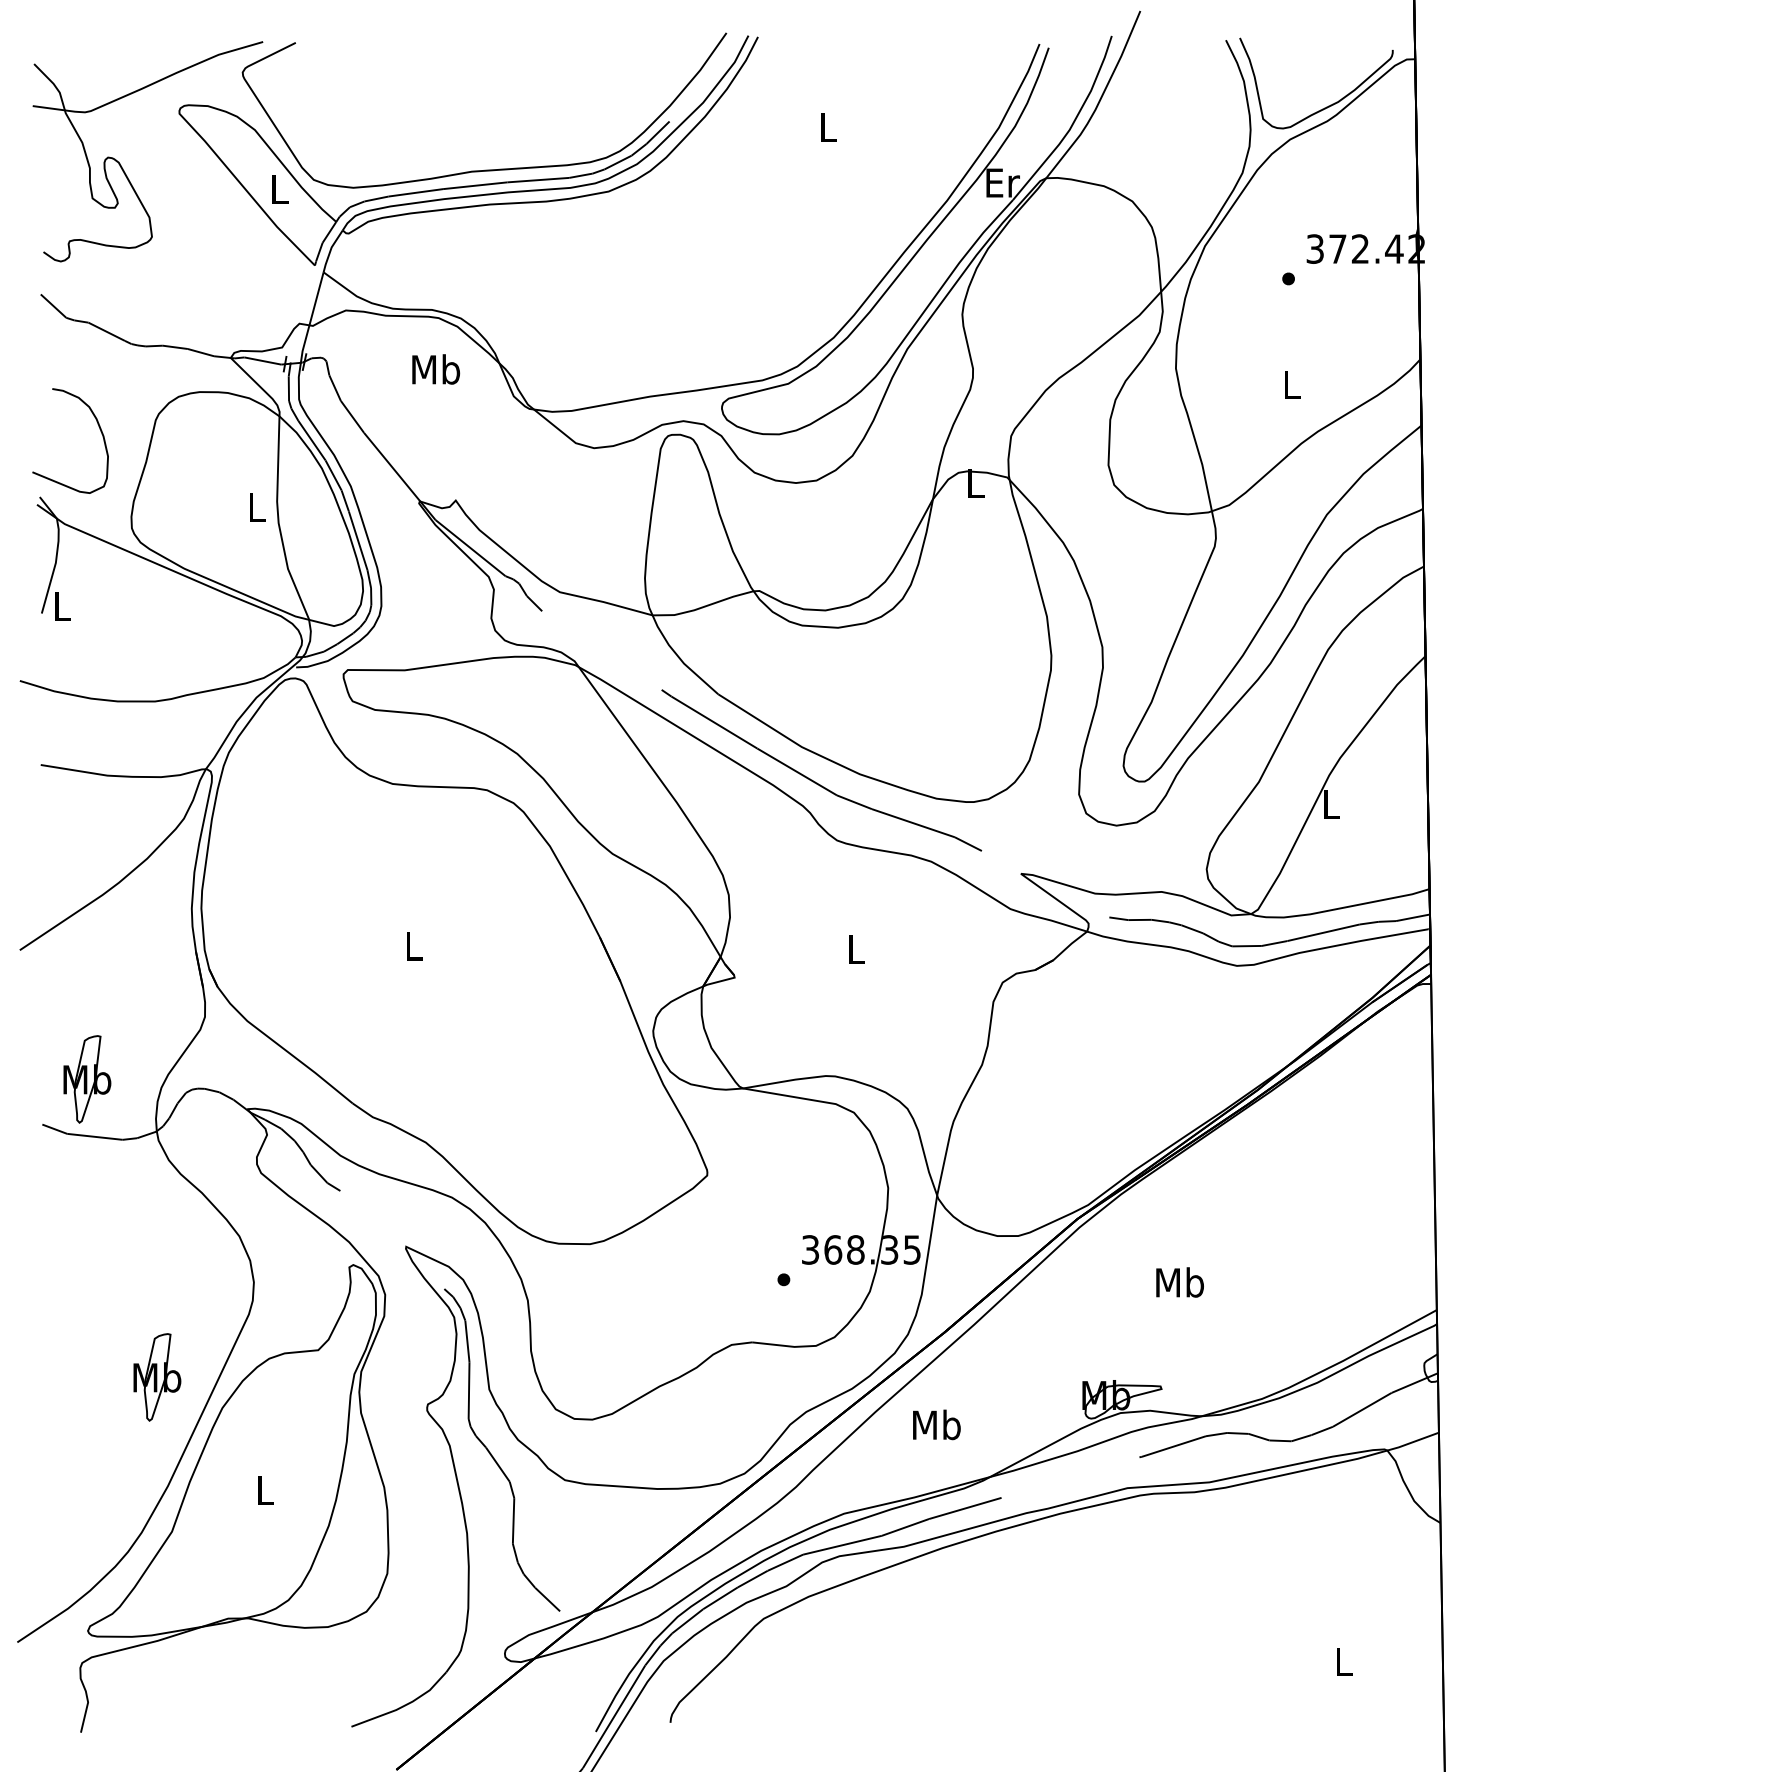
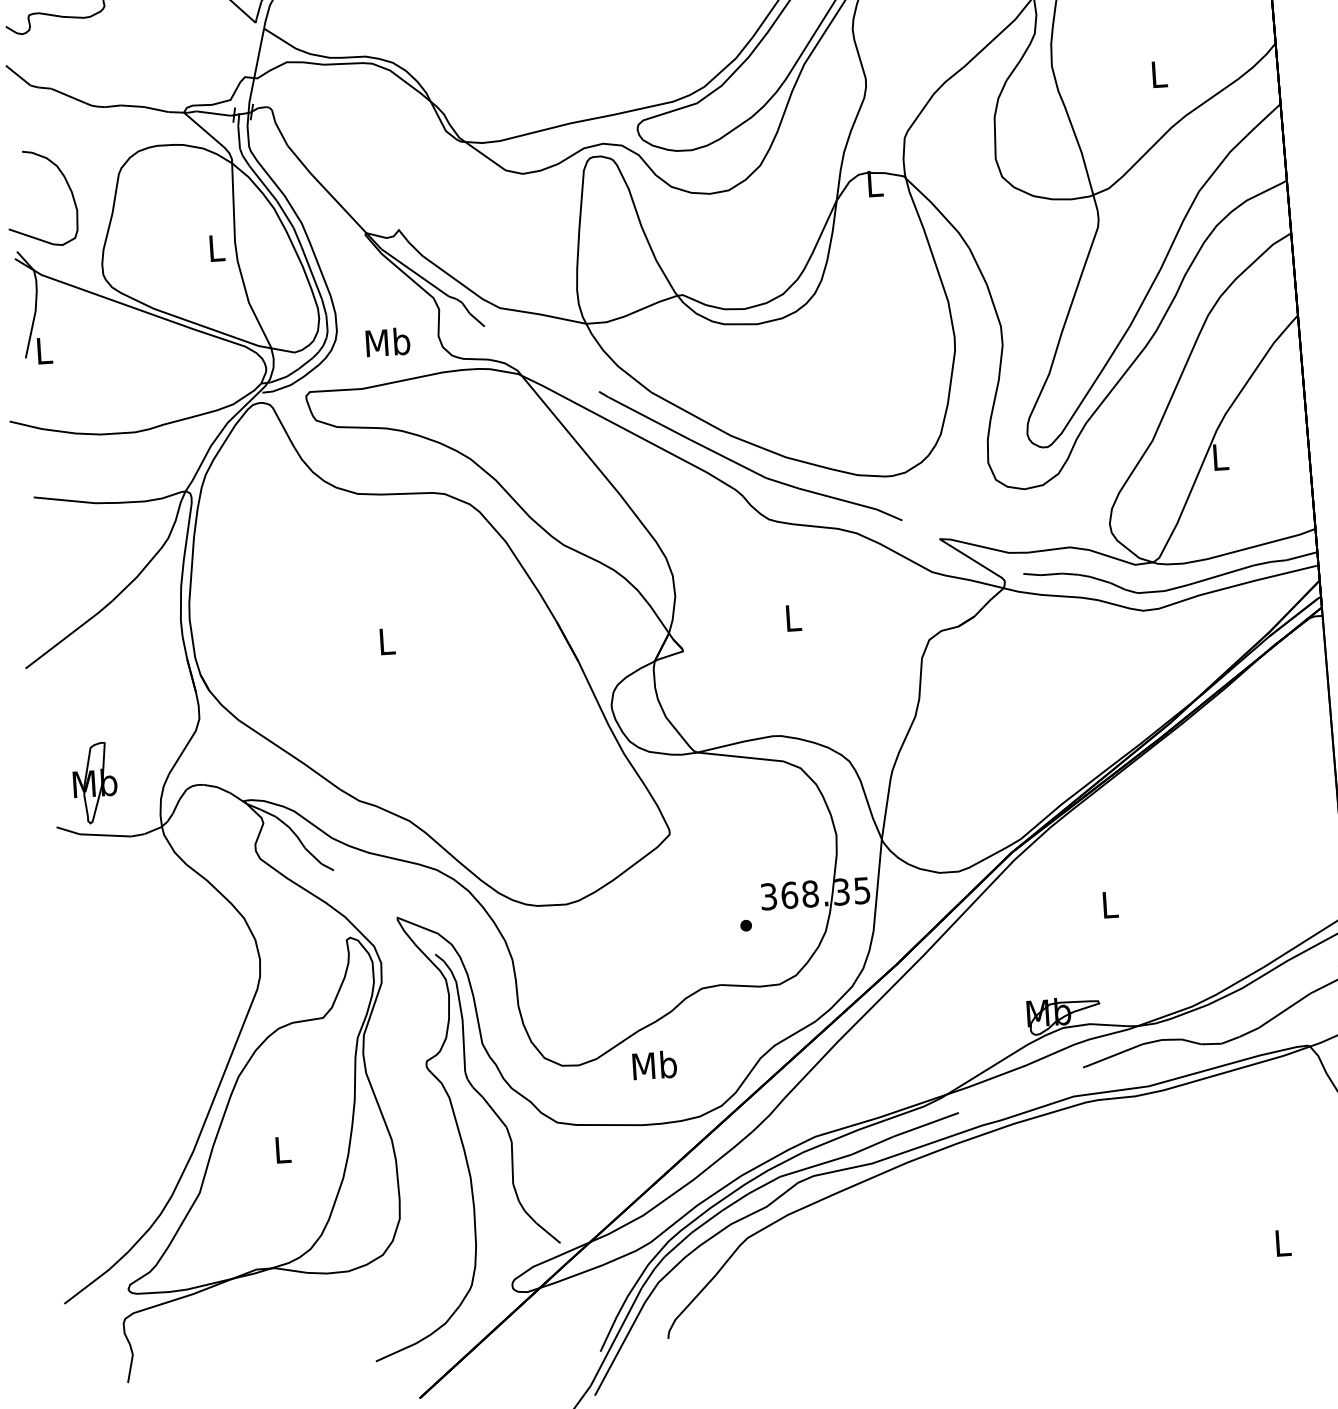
text: (436, 369) -> (388, 342), moved
text: (1179, 1282) -> (1109, 904), Mb -> L
part: (157, 1377) -> (177, 1052), removed
text: (936, 1424) -> (654, 1064), moved

